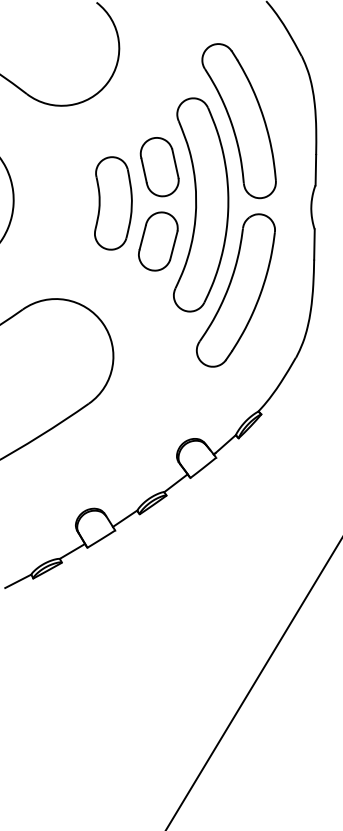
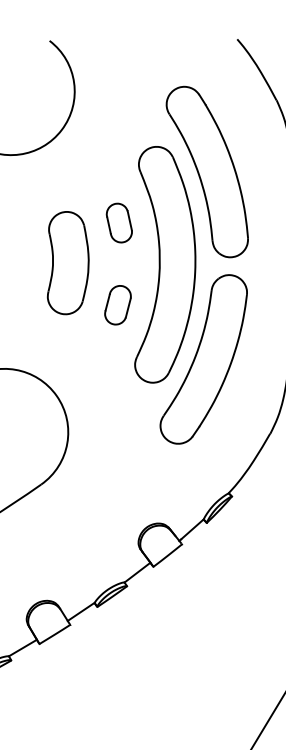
part: (159, 167) -> (119, 223), size x0.6
part: (158, 241) -> (118, 305), size x0.6

